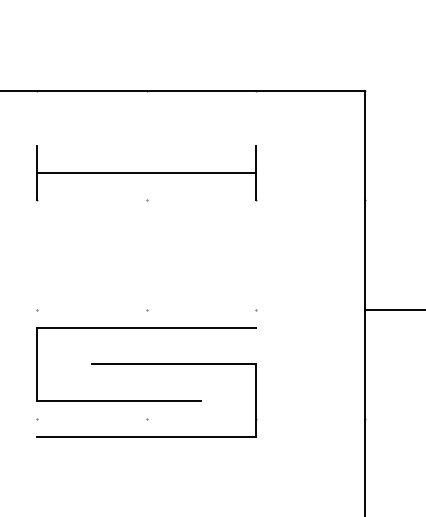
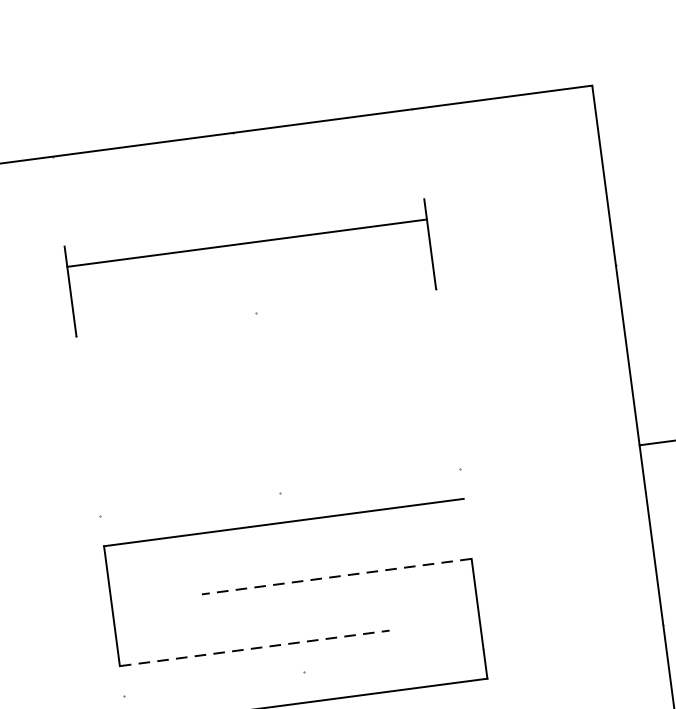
line: (146, 172) -> (247, 242), moved
line: (173, 364) -> (336, 576), solid -> dashed
line: (119, 400) -> (255, 647), solid -> dashed

